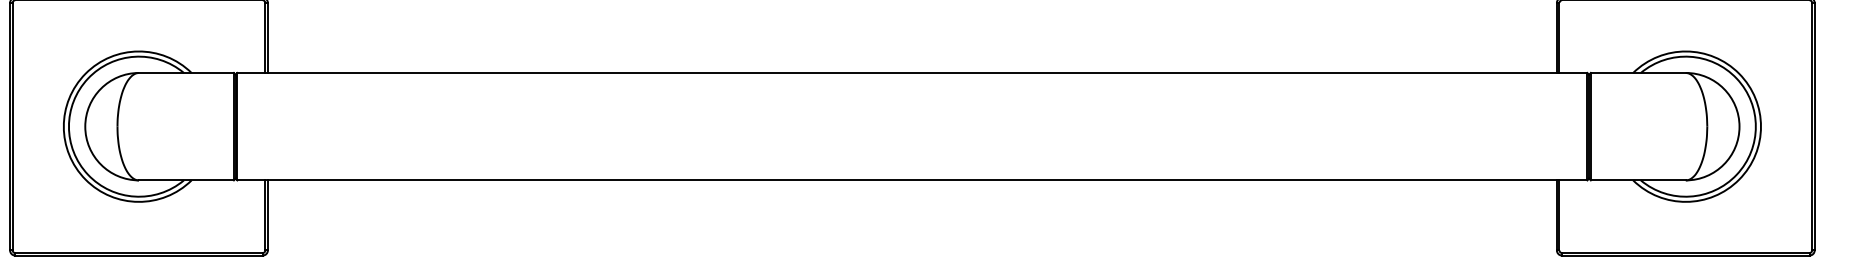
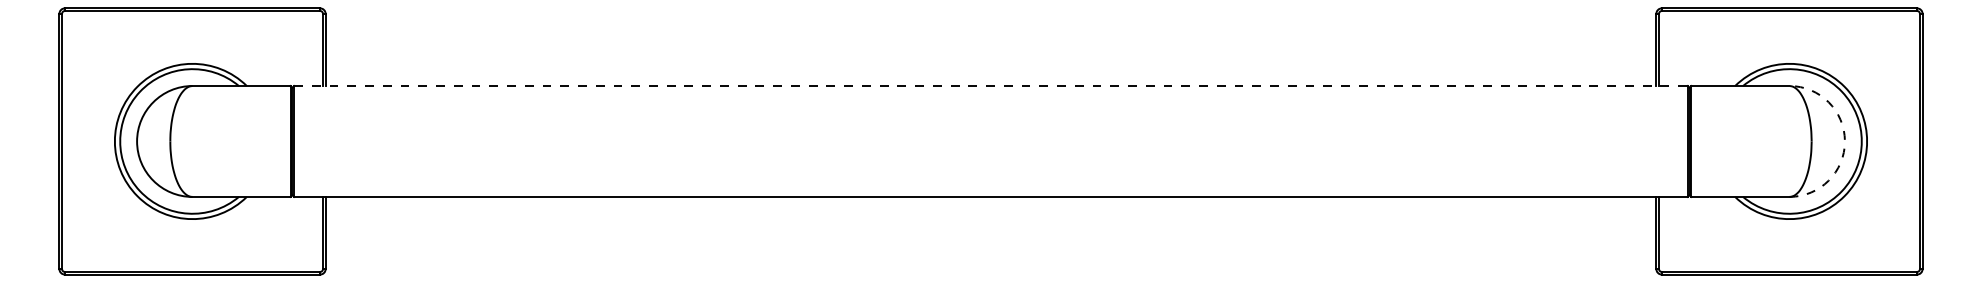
line: (912, 73) -> (991, 86), solid -> dashed
arc: (1739, 126) -> (1844, 141), solid -> dashed

